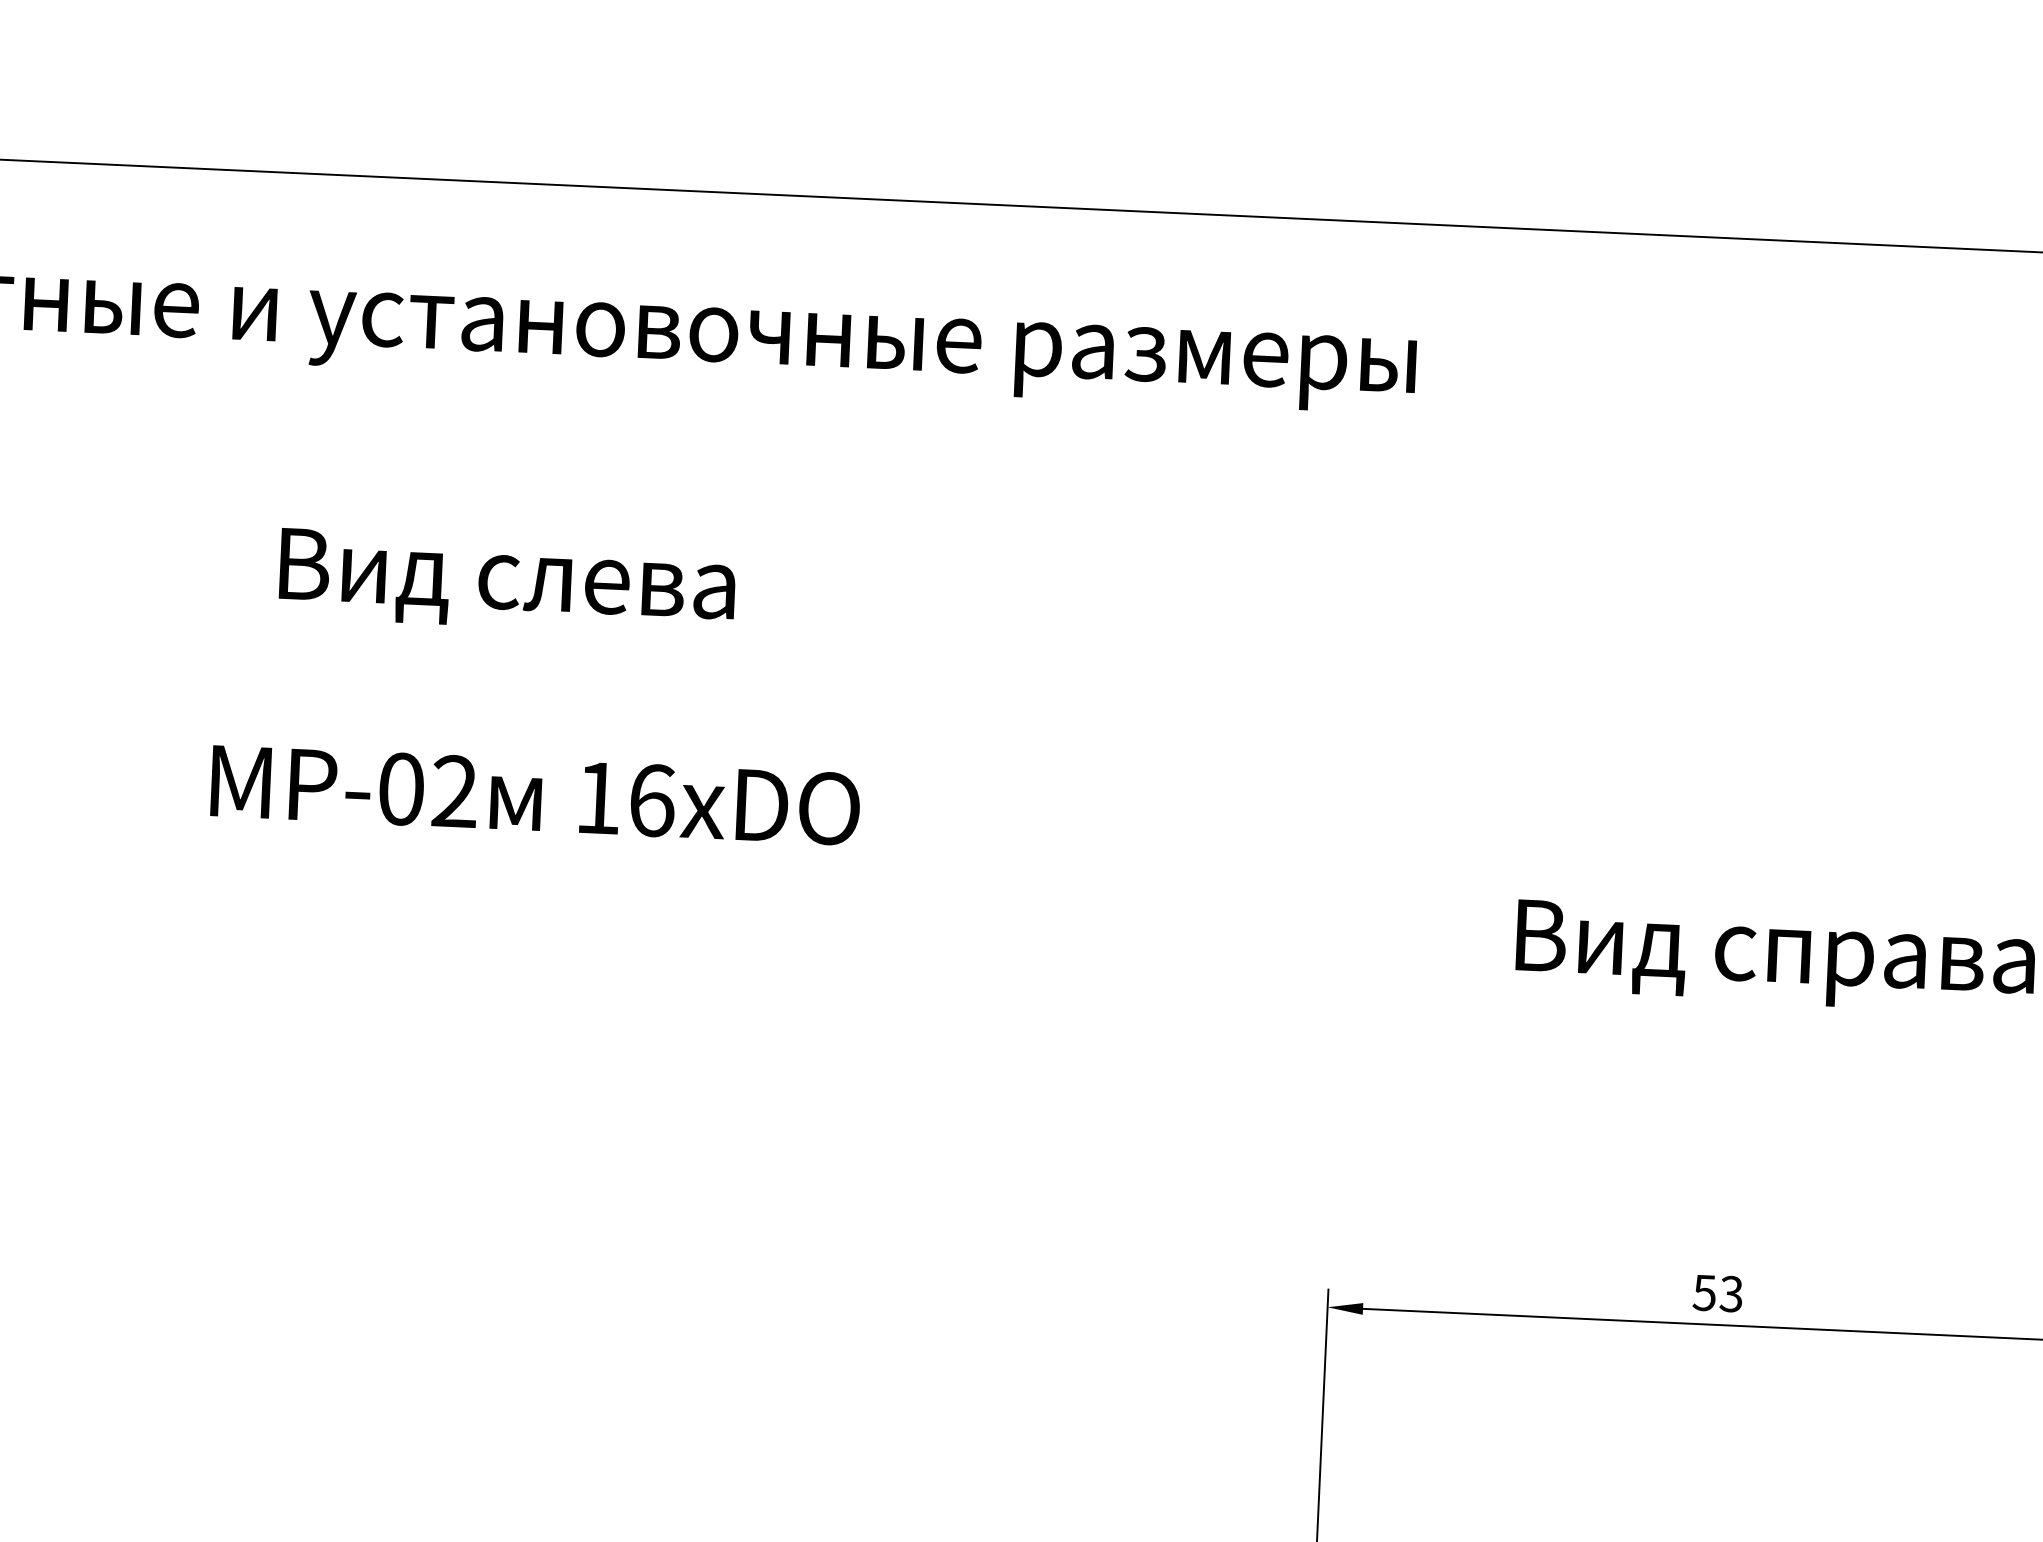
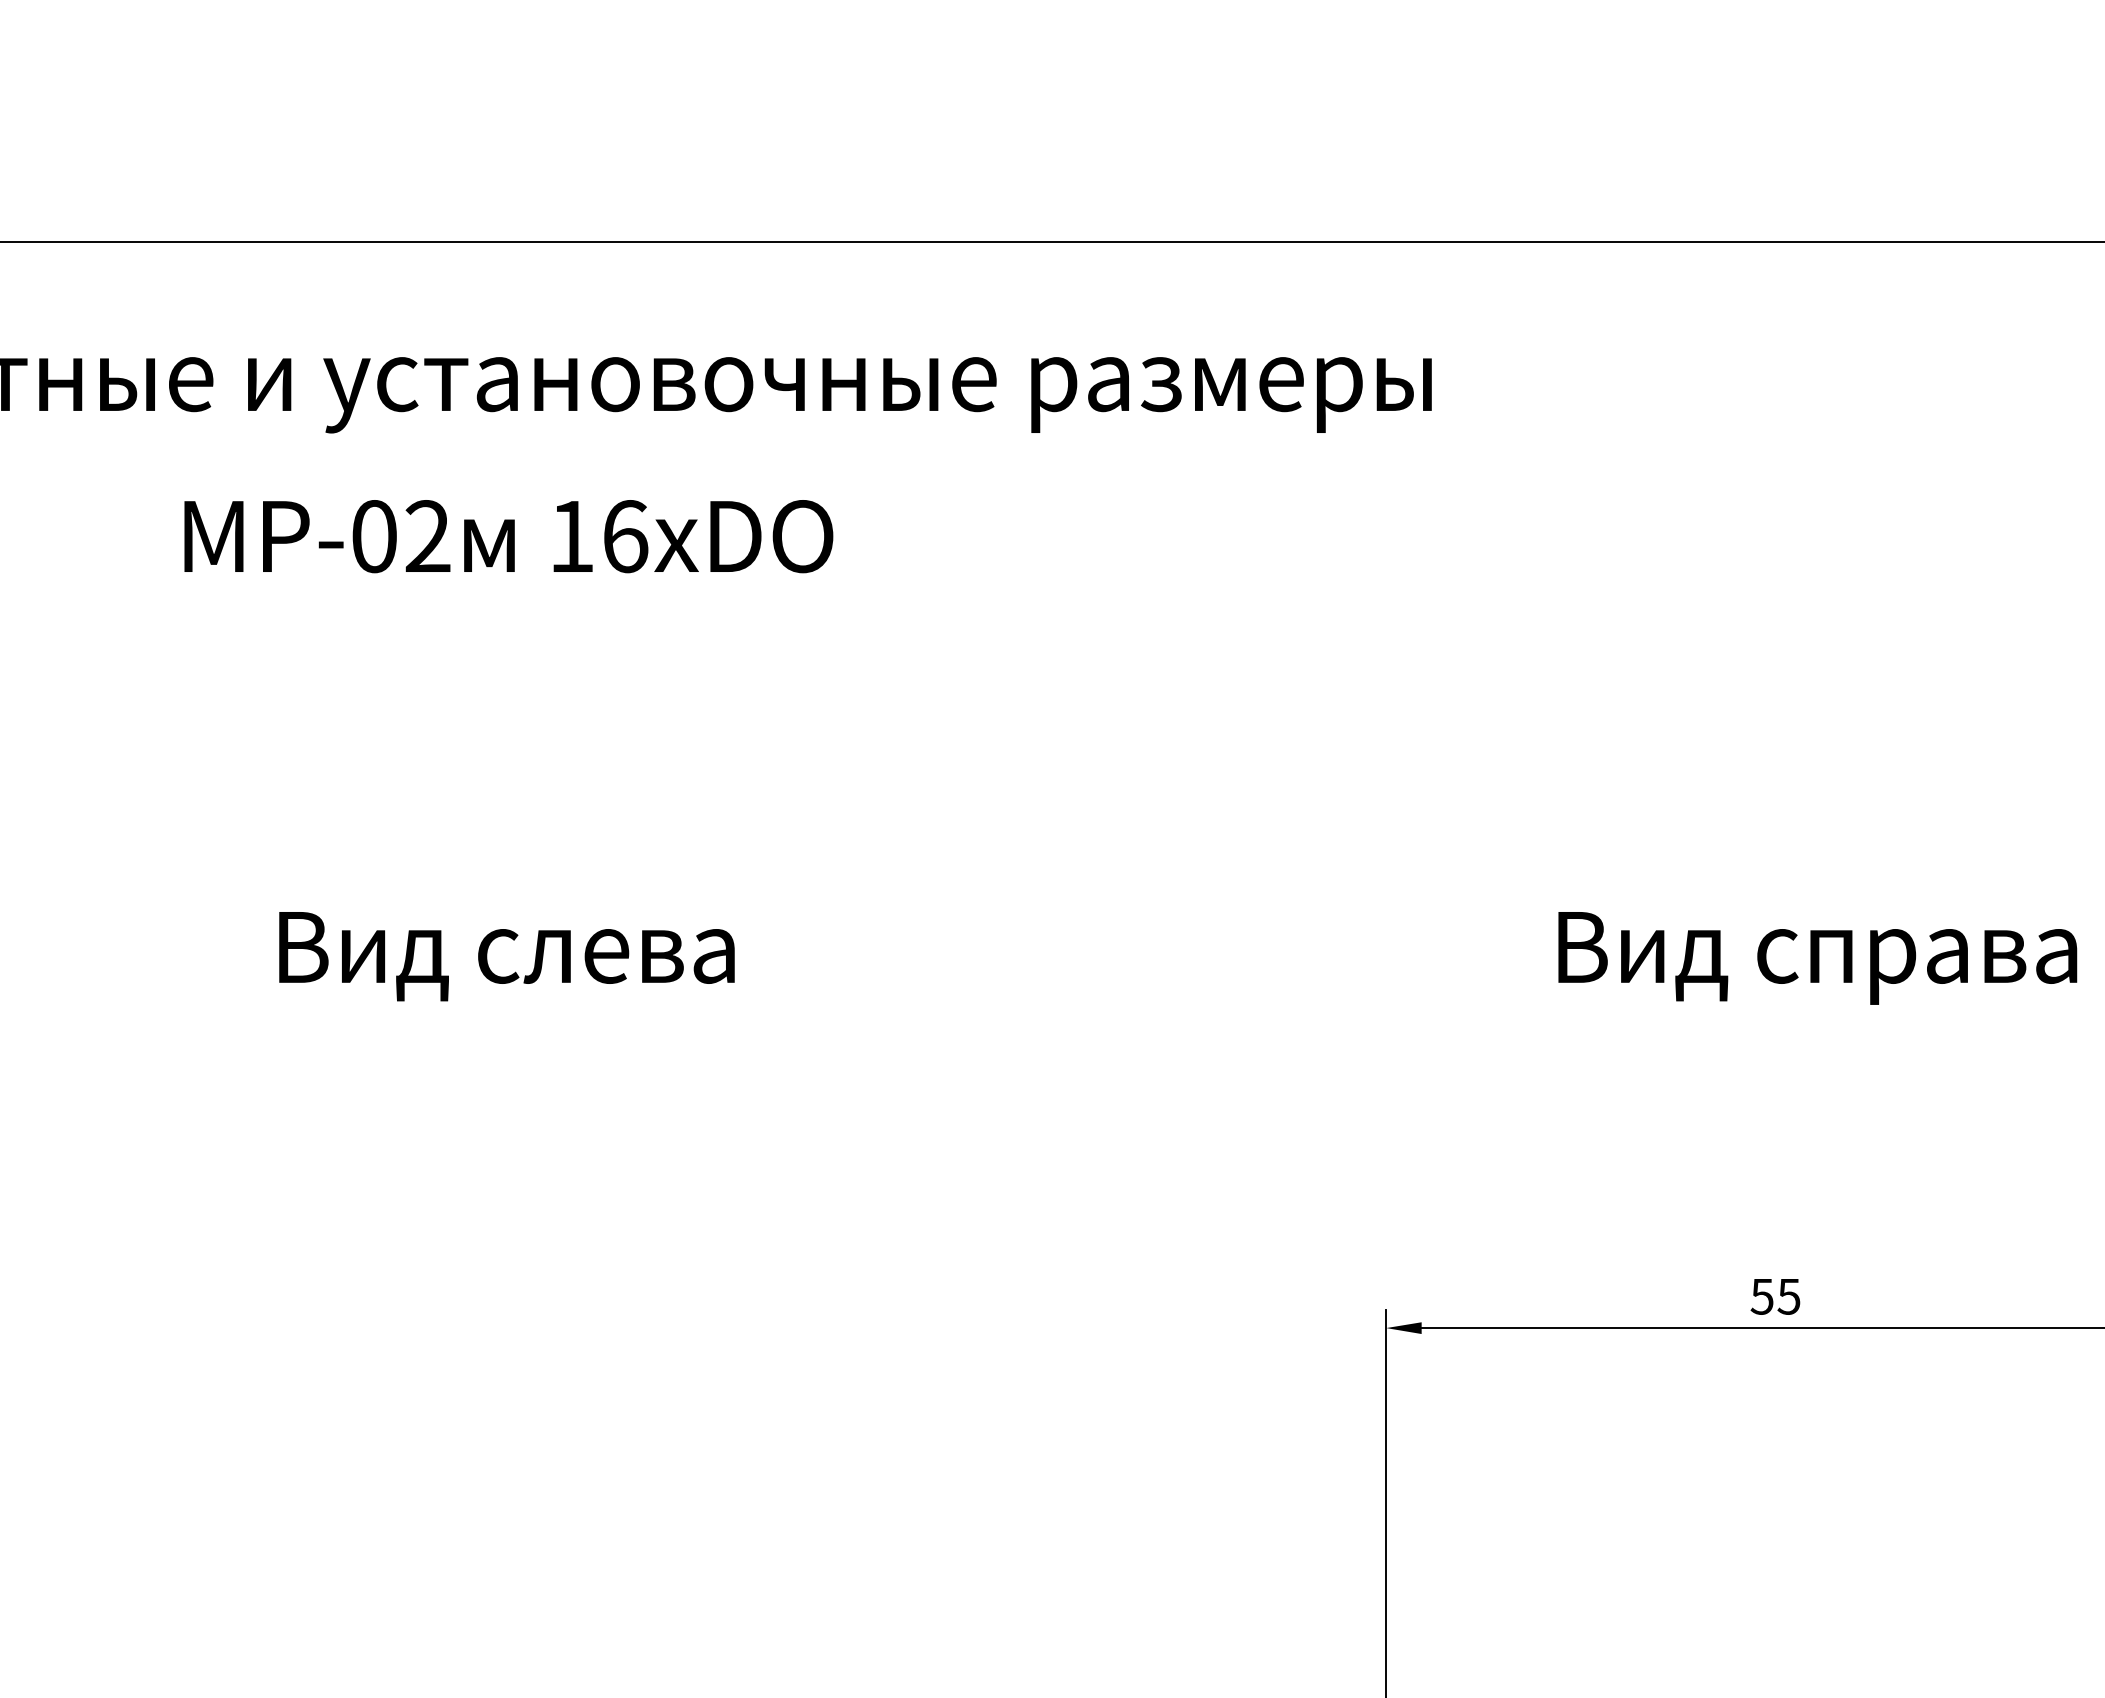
text: (506, 582) -> (506, 956), moved
text: (535, 795) -> (508, 536), moved
text: (1730, 1293) -> (1788, 1296), 53 -> 55

